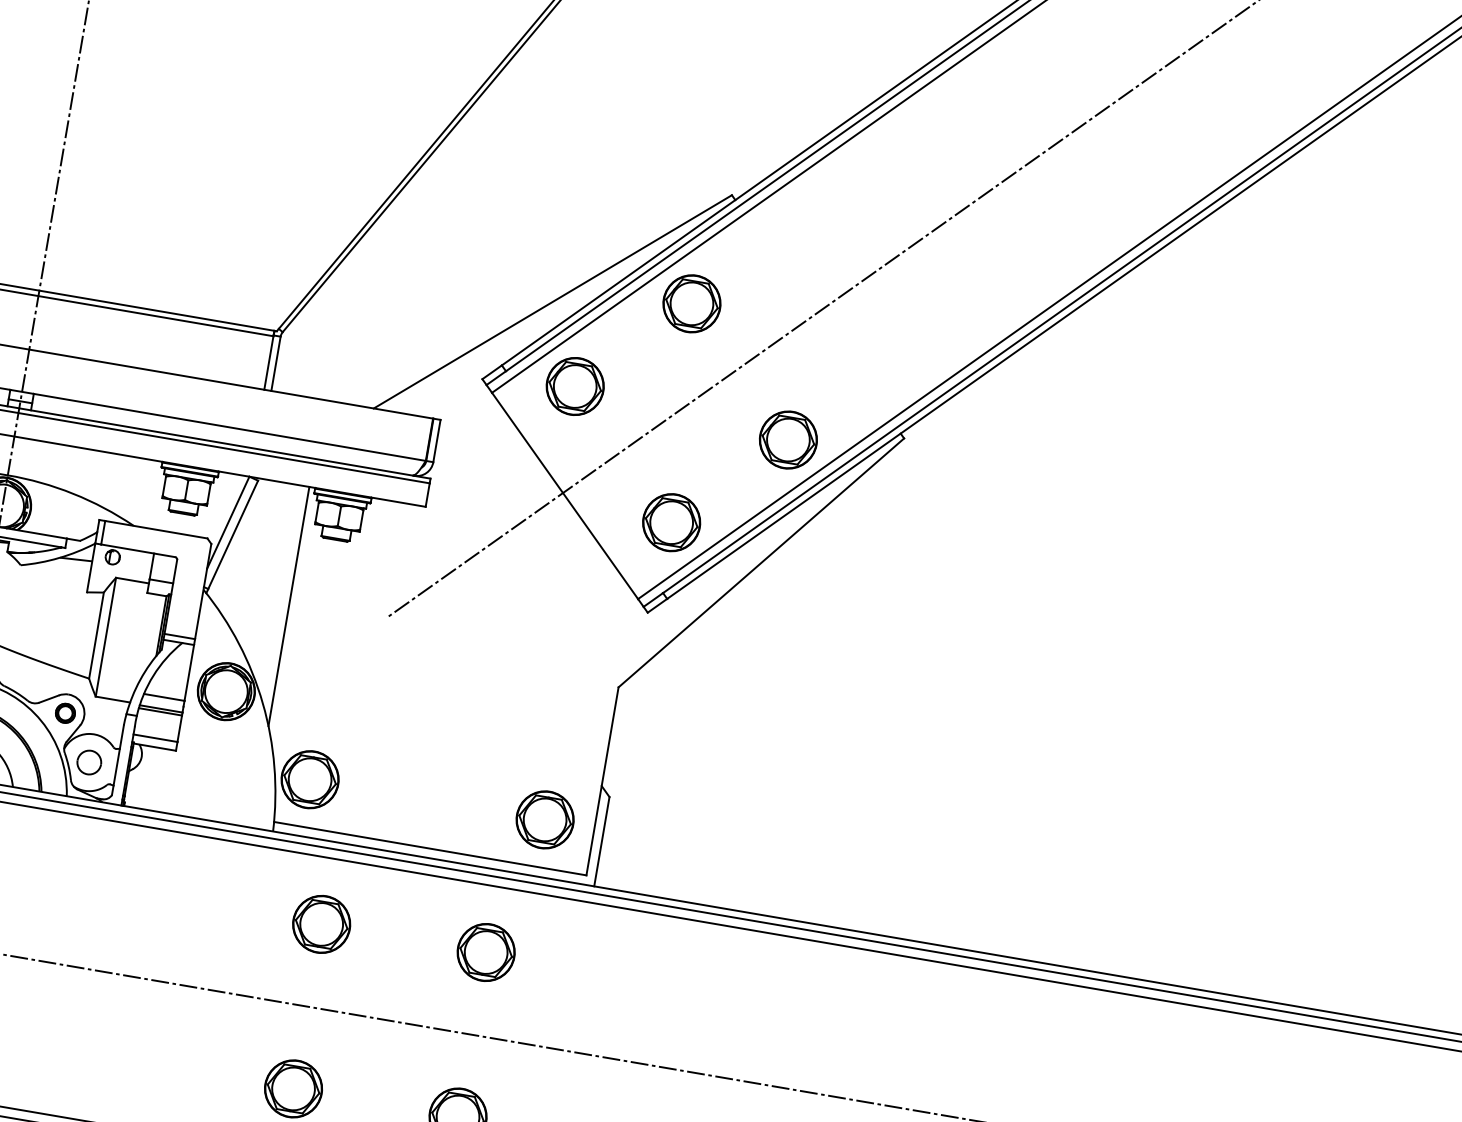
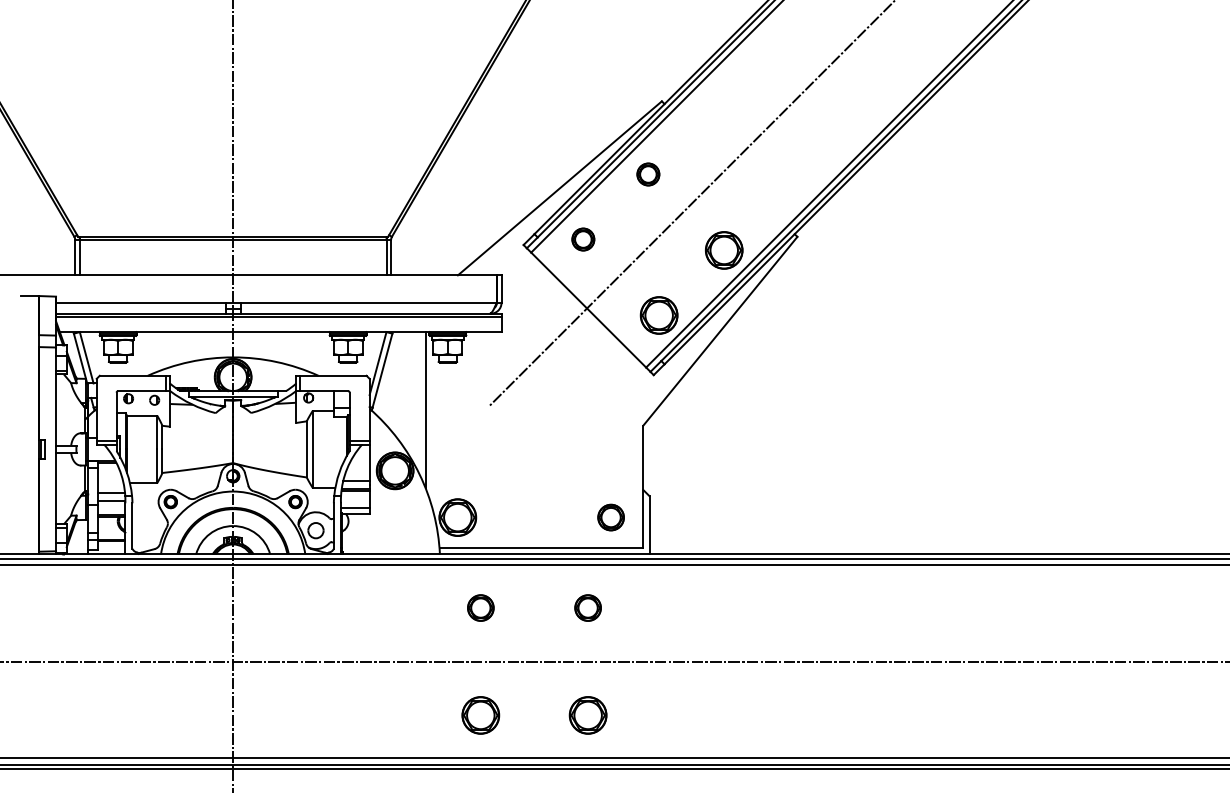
part: (692, 303) -> (648, 174), size x0.6
part: (575, 386) -> (583, 239), size x0.6
part: (544, 819) -> (610, 517), size x0.7
part: (321, 923) -> (480, 607), size x0.7
part: (485, 951) -> (587, 607), size x0.7

